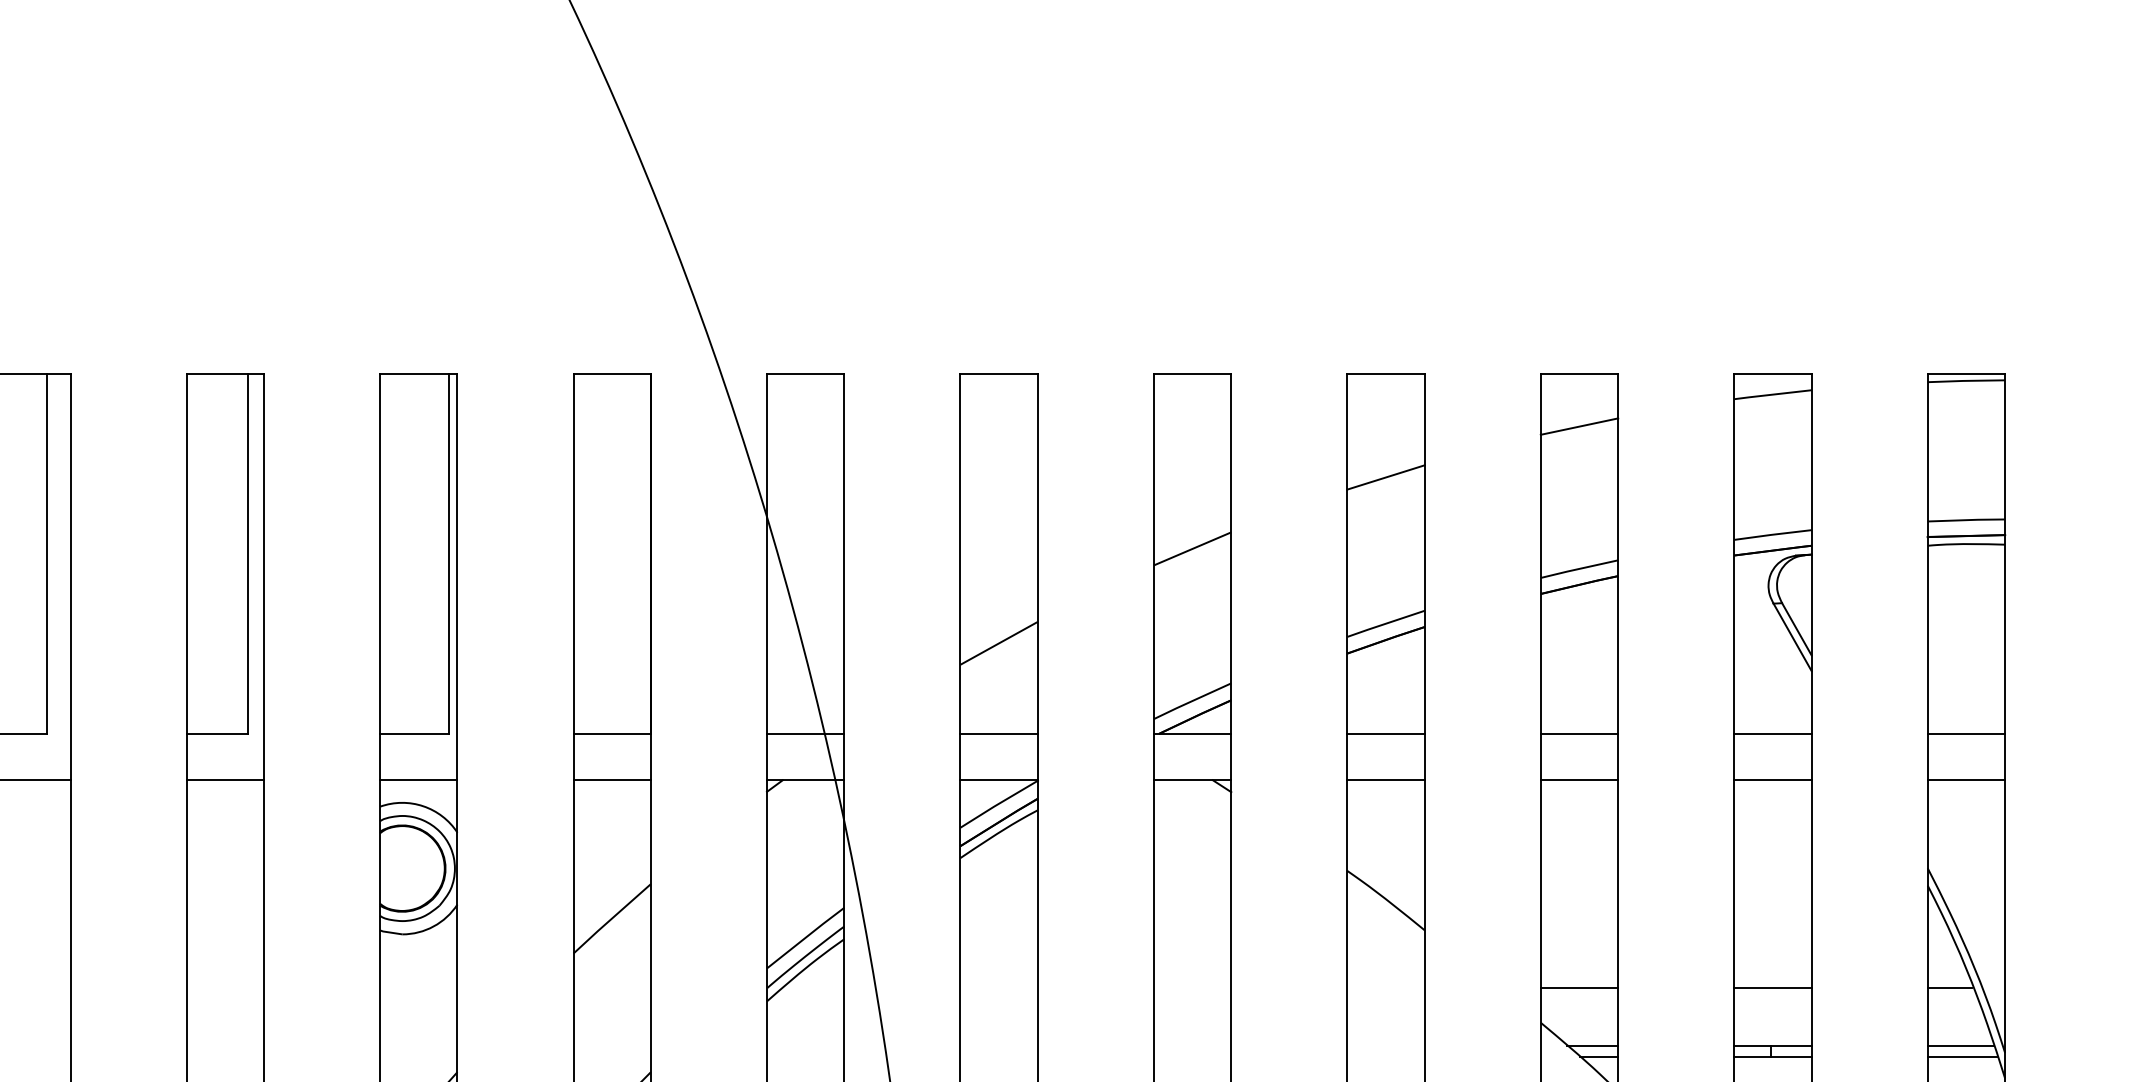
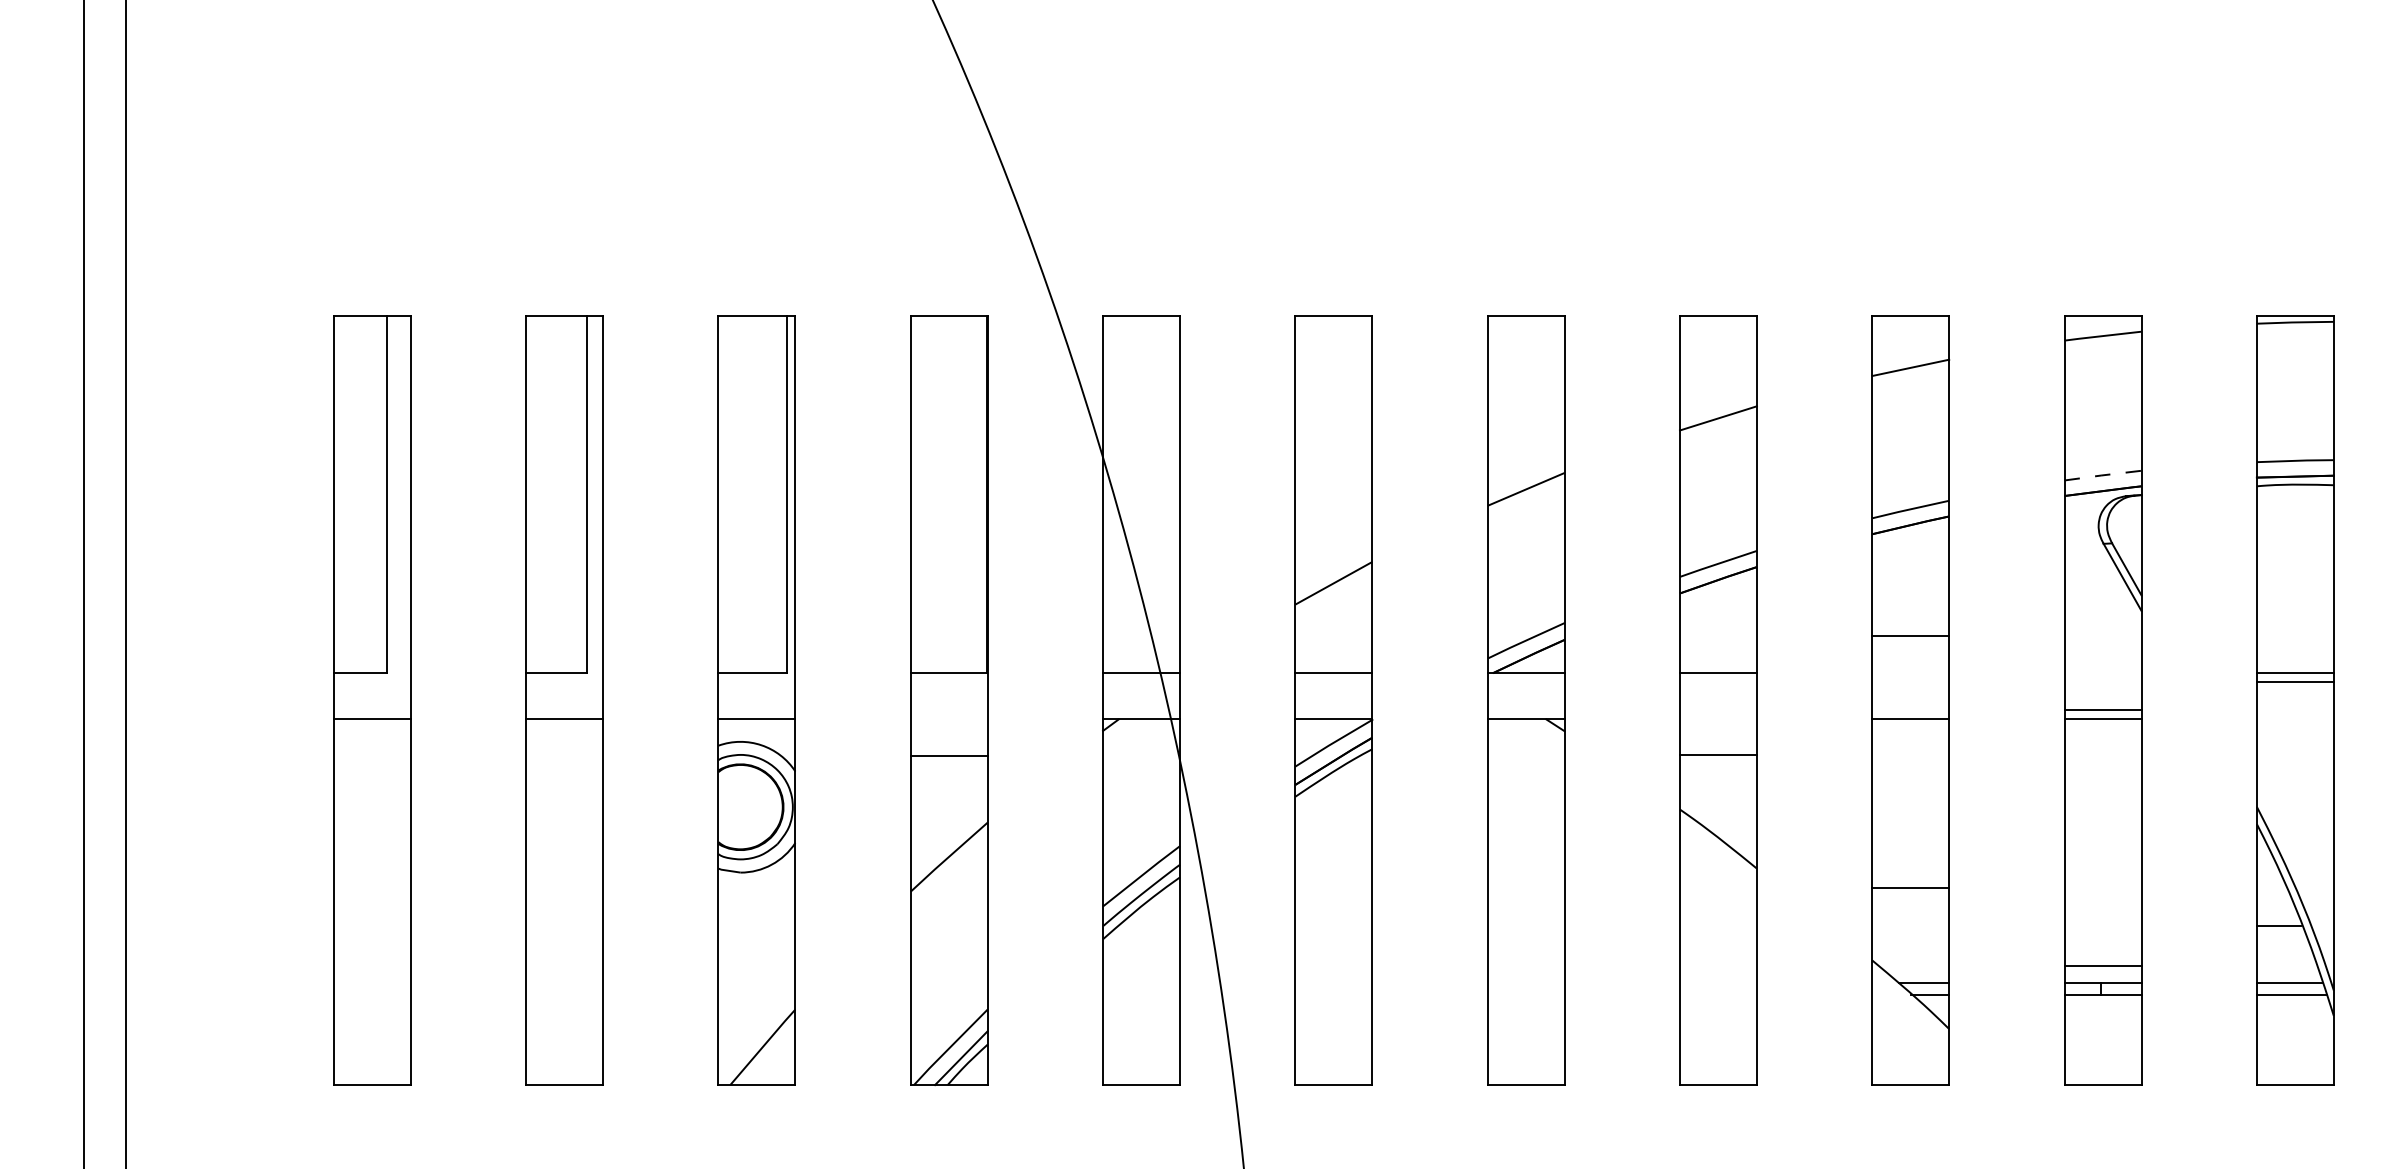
line: (1773, 534) -> (2103, 475), solid -> dashed
line: (1579, 734) -> (1910, 636), moved
line: (1772, 734) -> (2102, 710), moved
line: (611, 780) -> (948, 756), moved
line: (1385, 780) -> (1717, 755), moved
line: (1965, 780) -> (2294, 682), moved
line: (1579, 987) -> (1910, 887), moved
line: (1772, 987) -> (2102, 965), moved

